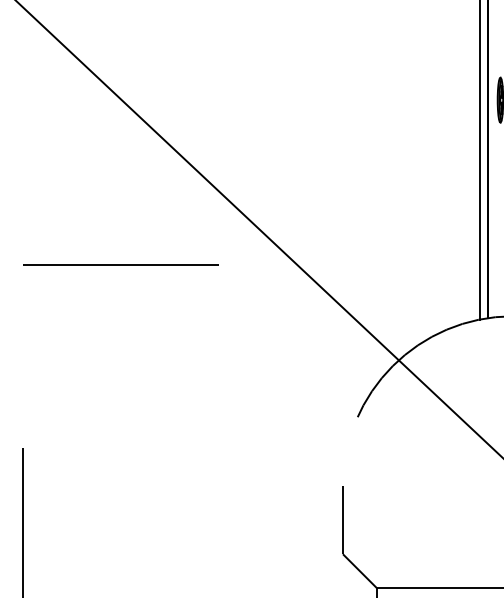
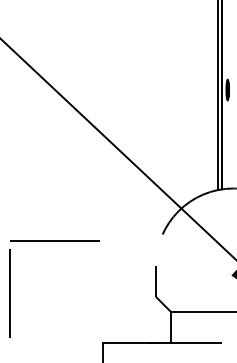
line: (120, 263) -> (54, 240), moved

